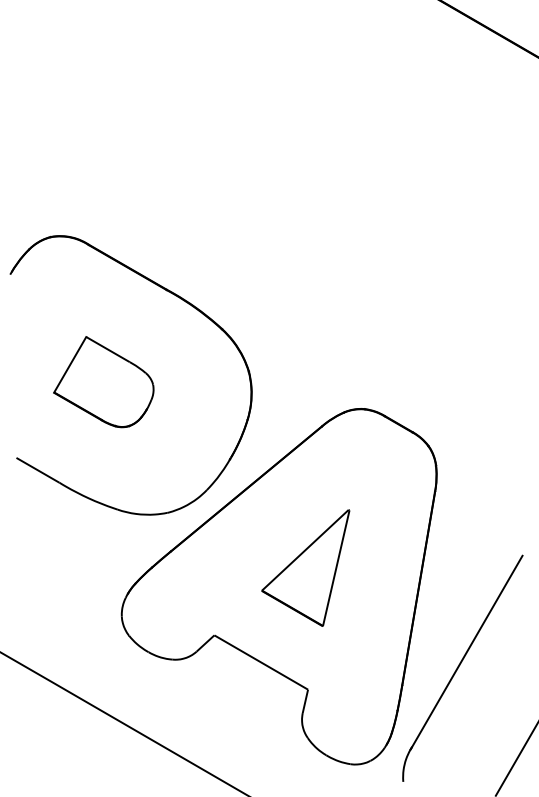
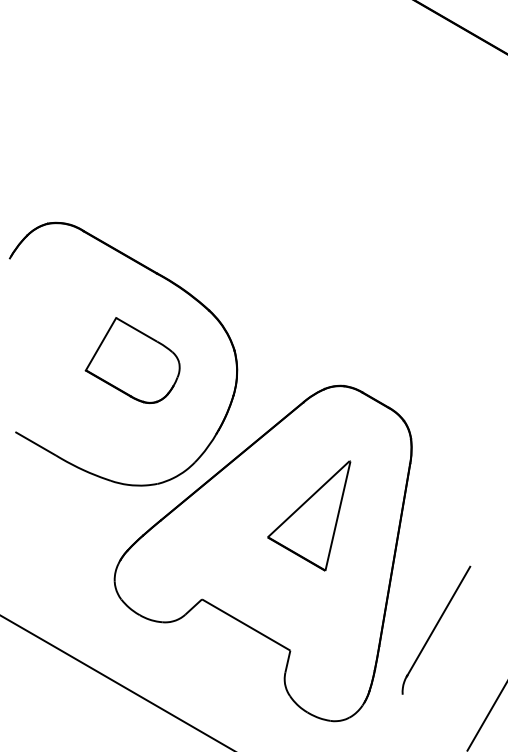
part: (103, 382) -> (132, 360), moved
part: (306, 567) -> (309, 515), moved
part: (463, 668) -> (436, 630), size x0.6

